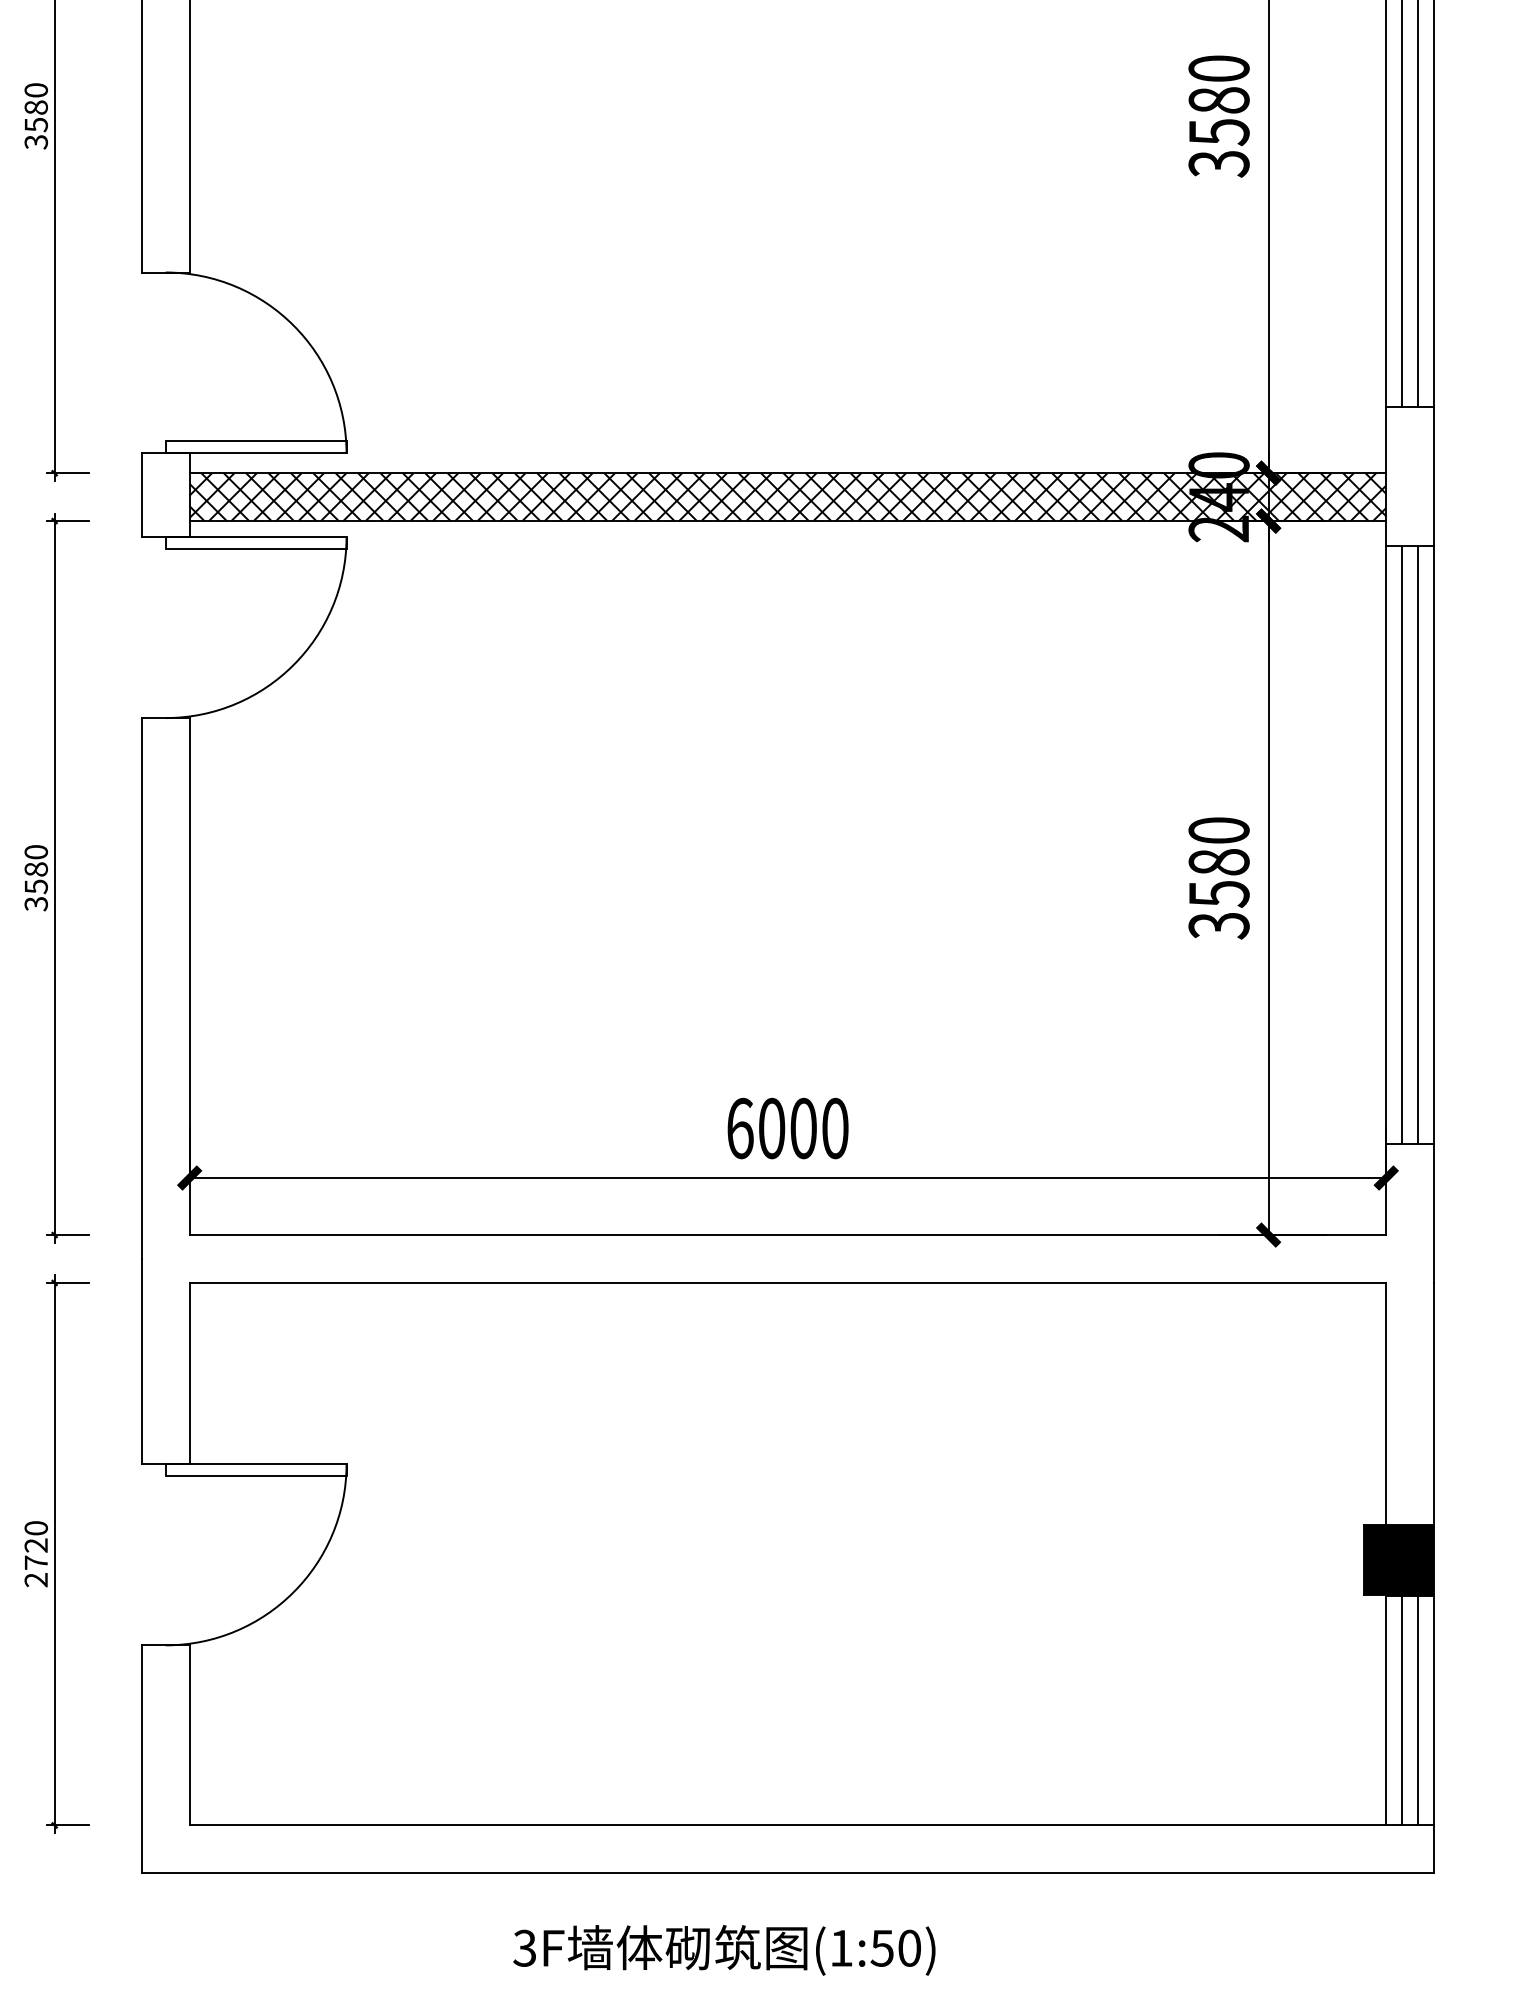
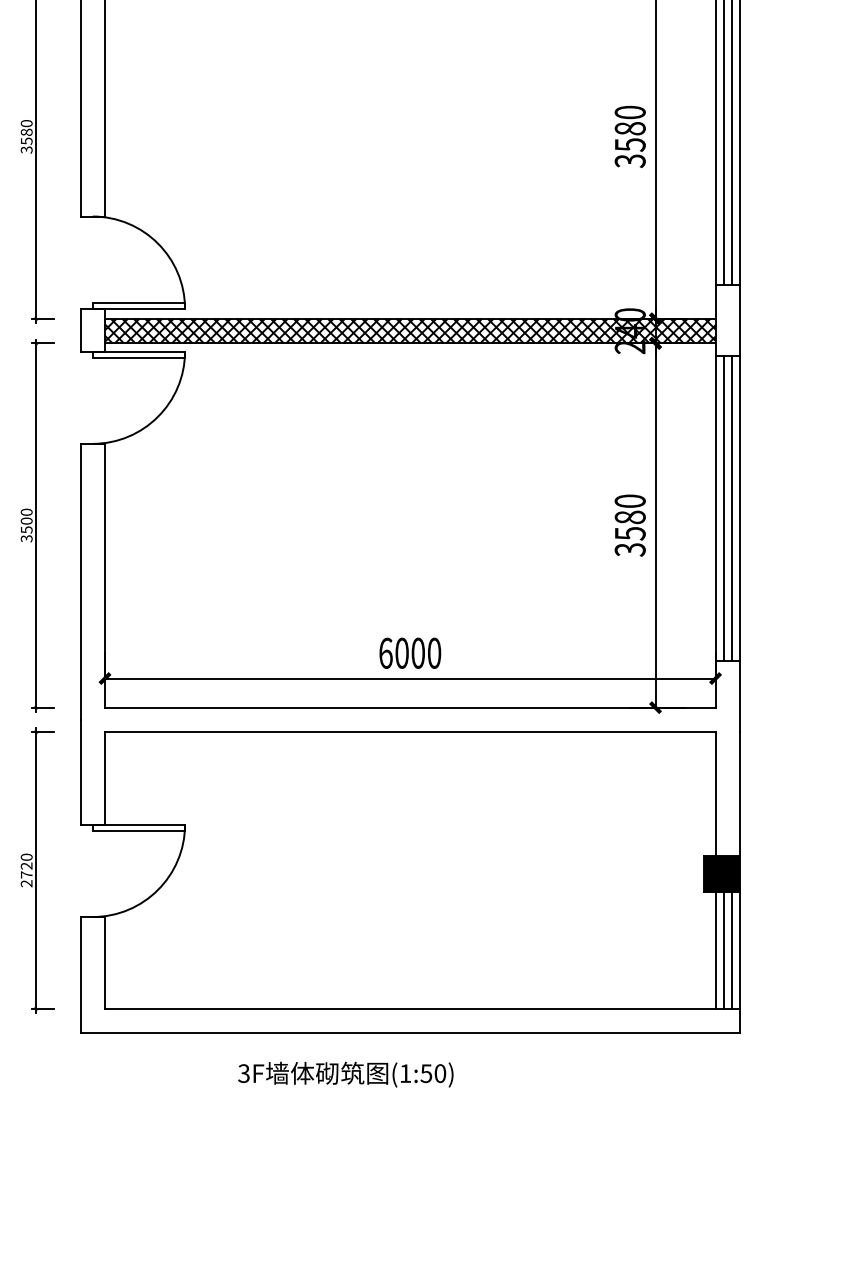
text: (35, 868) -> (26, 520), 3580 -> 3500
text: (723, 1950) -> (345, 1074), moved

